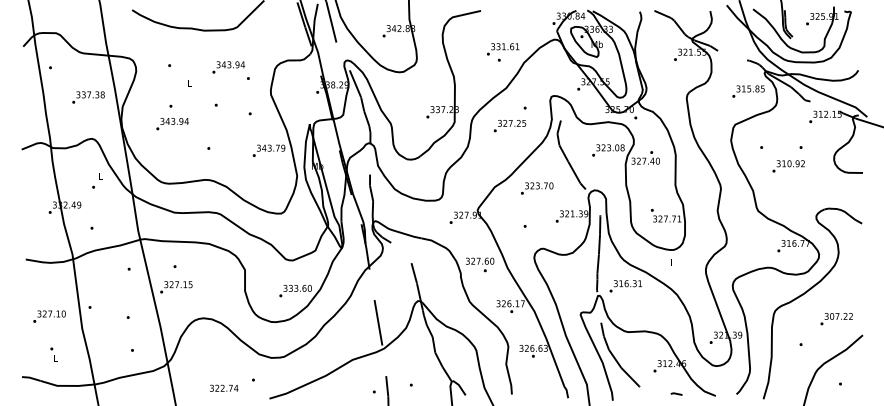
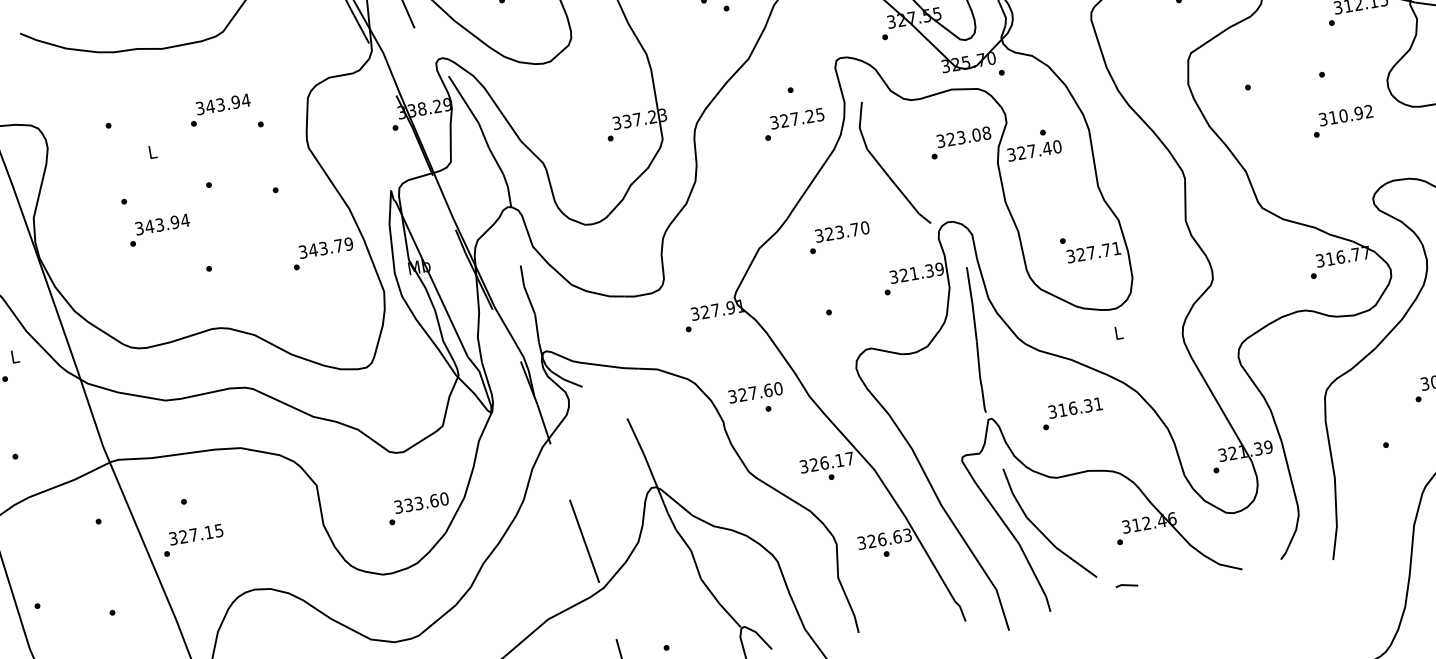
text: (172, 124) -> (159, 230), moved
text: (509, 126) -> (793, 125), moved
text: (788, 166) -> (1342, 121), moved
text: (625, 286) -> (1071, 414), moved
line: (676, 393) -> (1126, 584), moved

